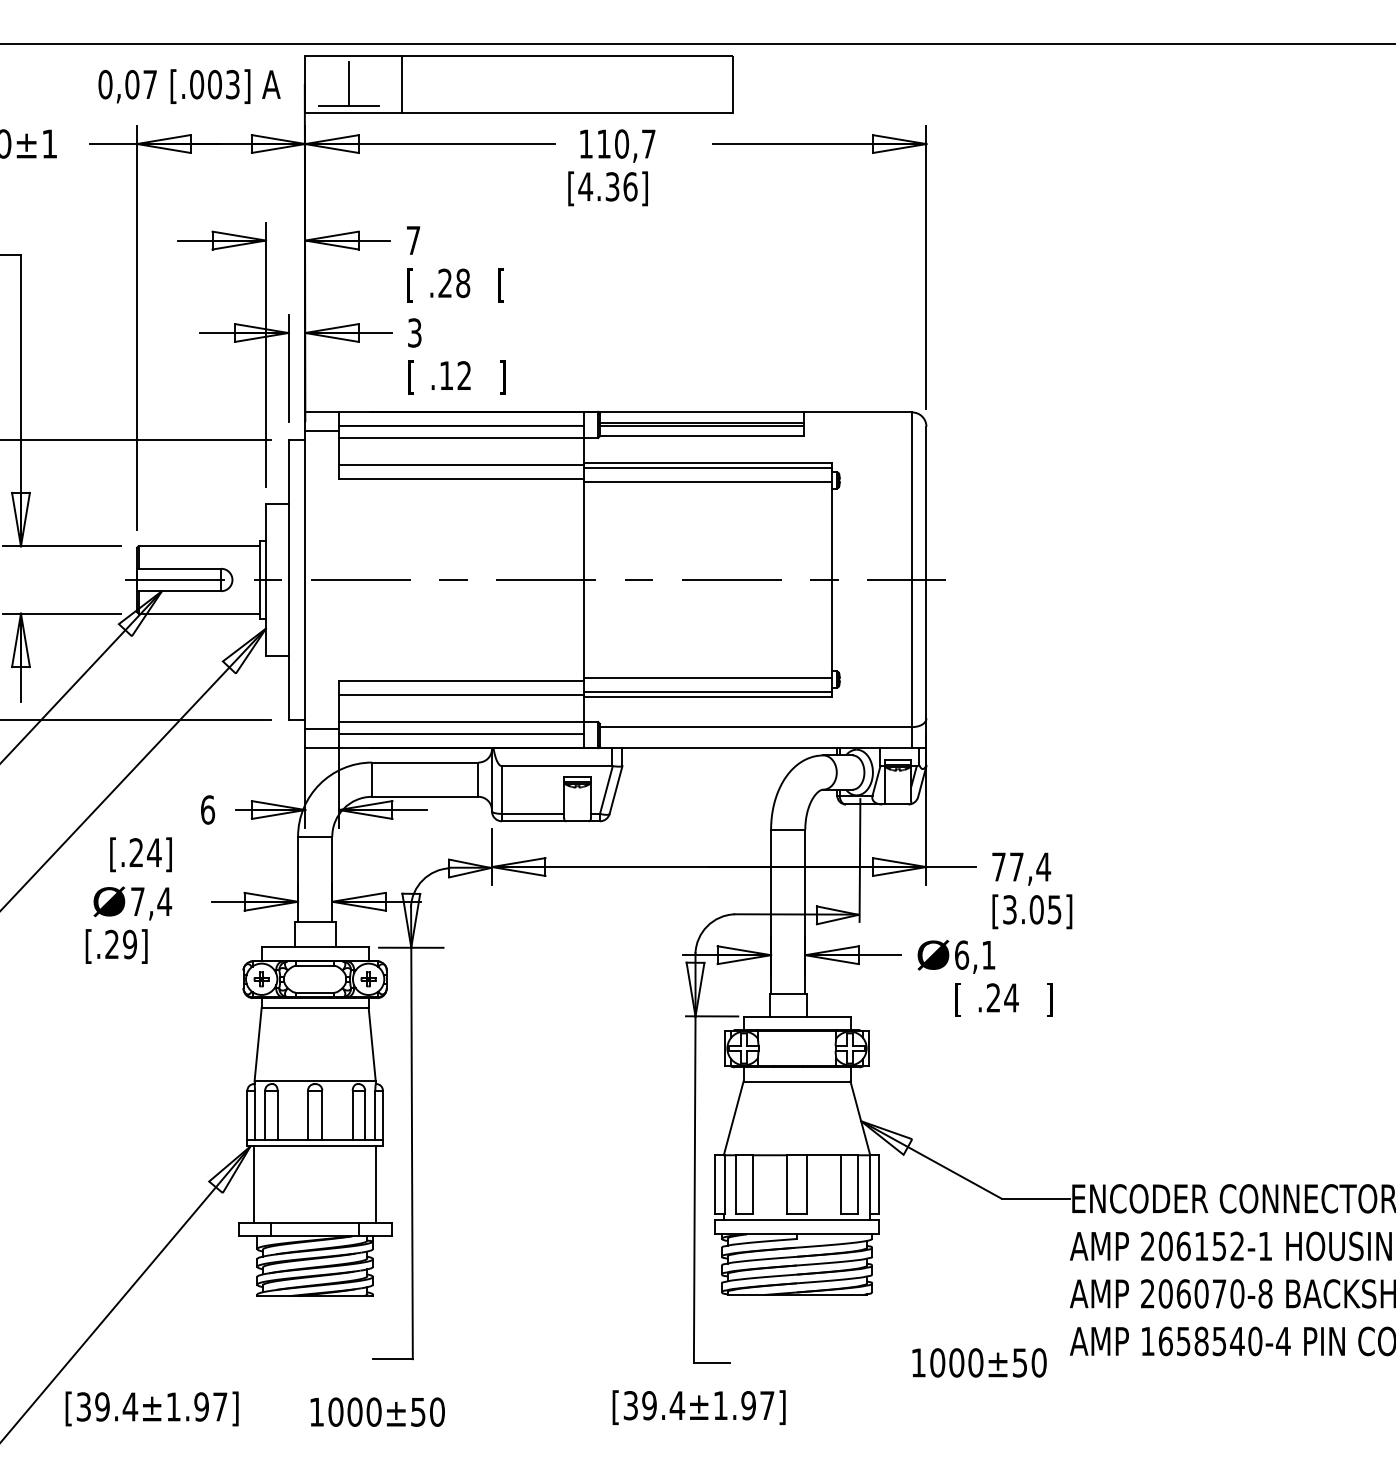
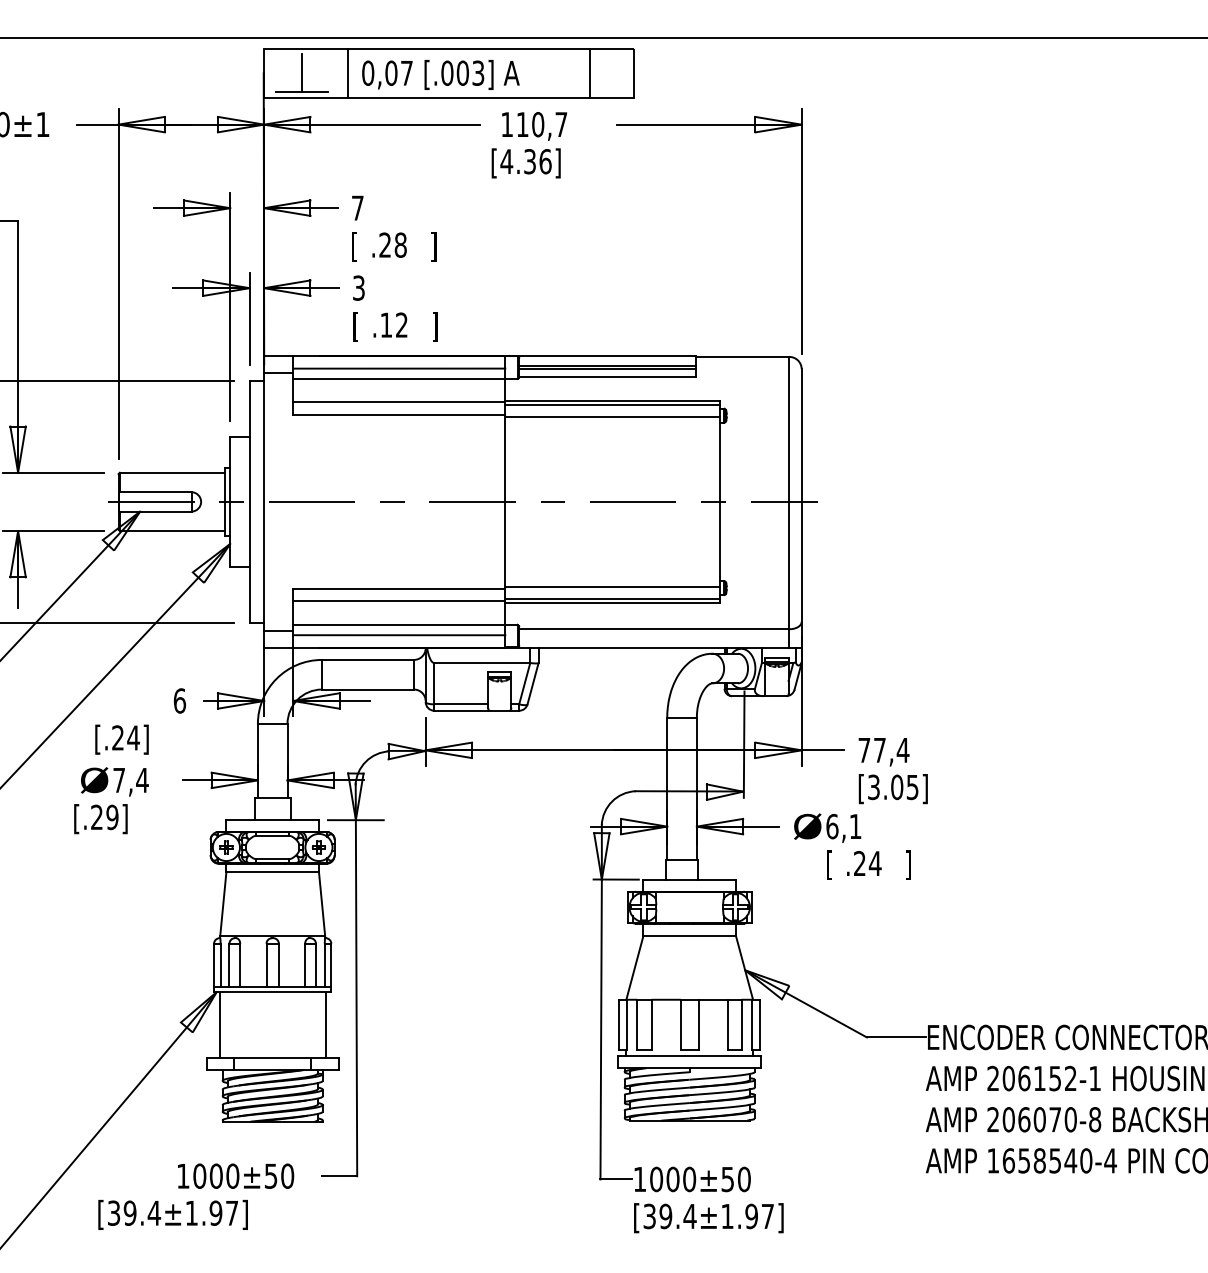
line: (681, 84) -> (589, 73), added
text: (189, 86) -> (440, 74), moved
text: (500, 285) -> (433, 247), [ -> ]
text: (979, 1362) -> (692, 1179), moved
text: (698, 1407) -> (708, 1218), moved
text: (151, 1408) -> (172, 1214), moved
text: (377, 1411) -> (235, 1175), moved

